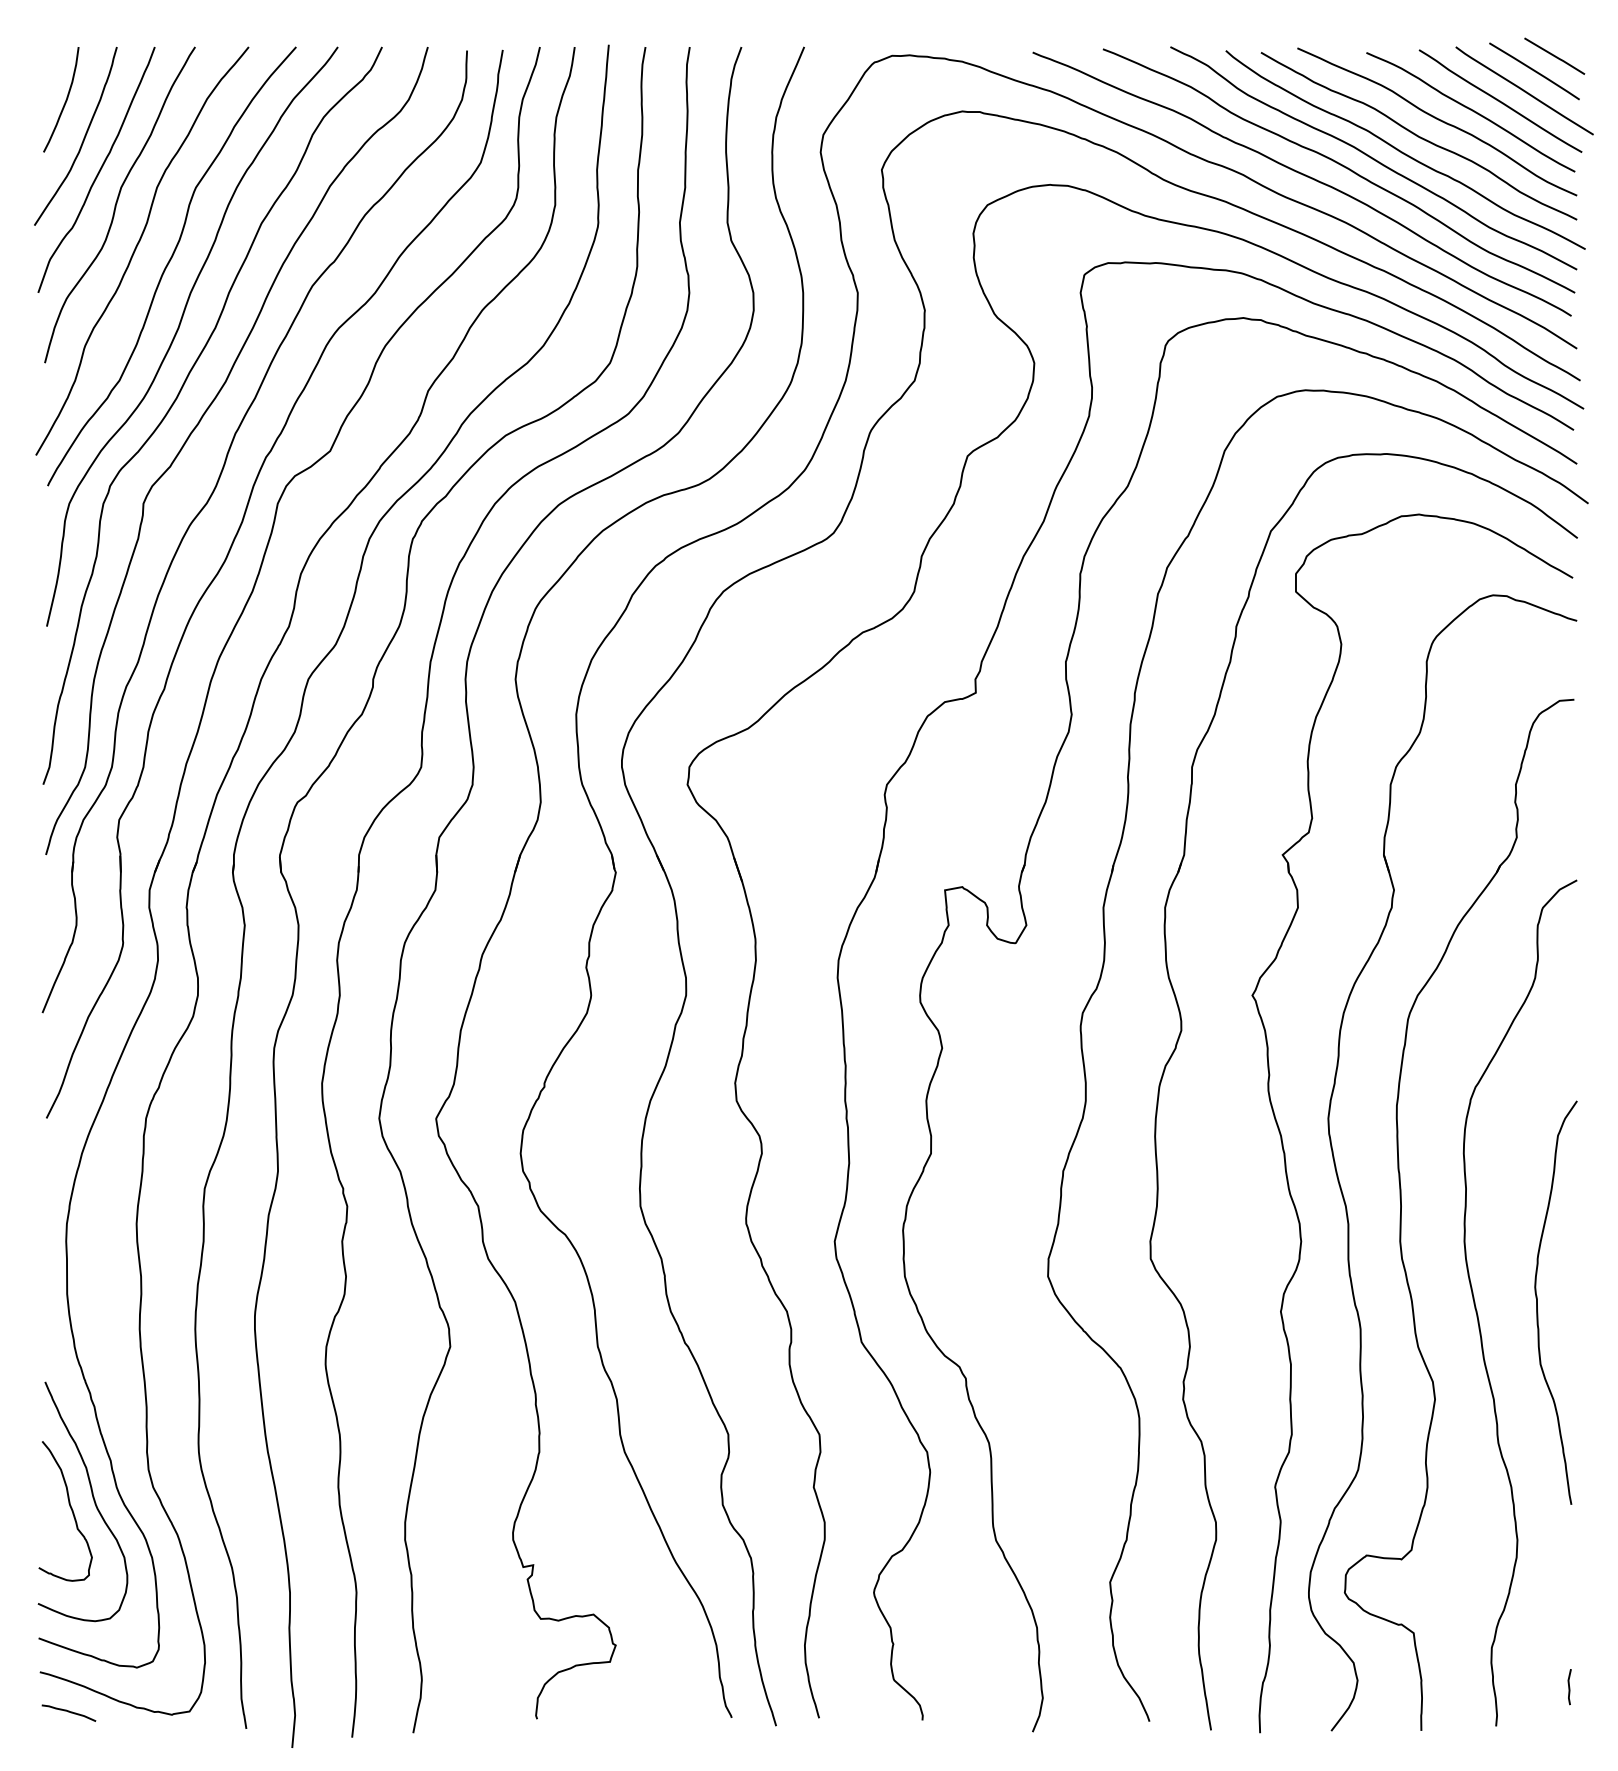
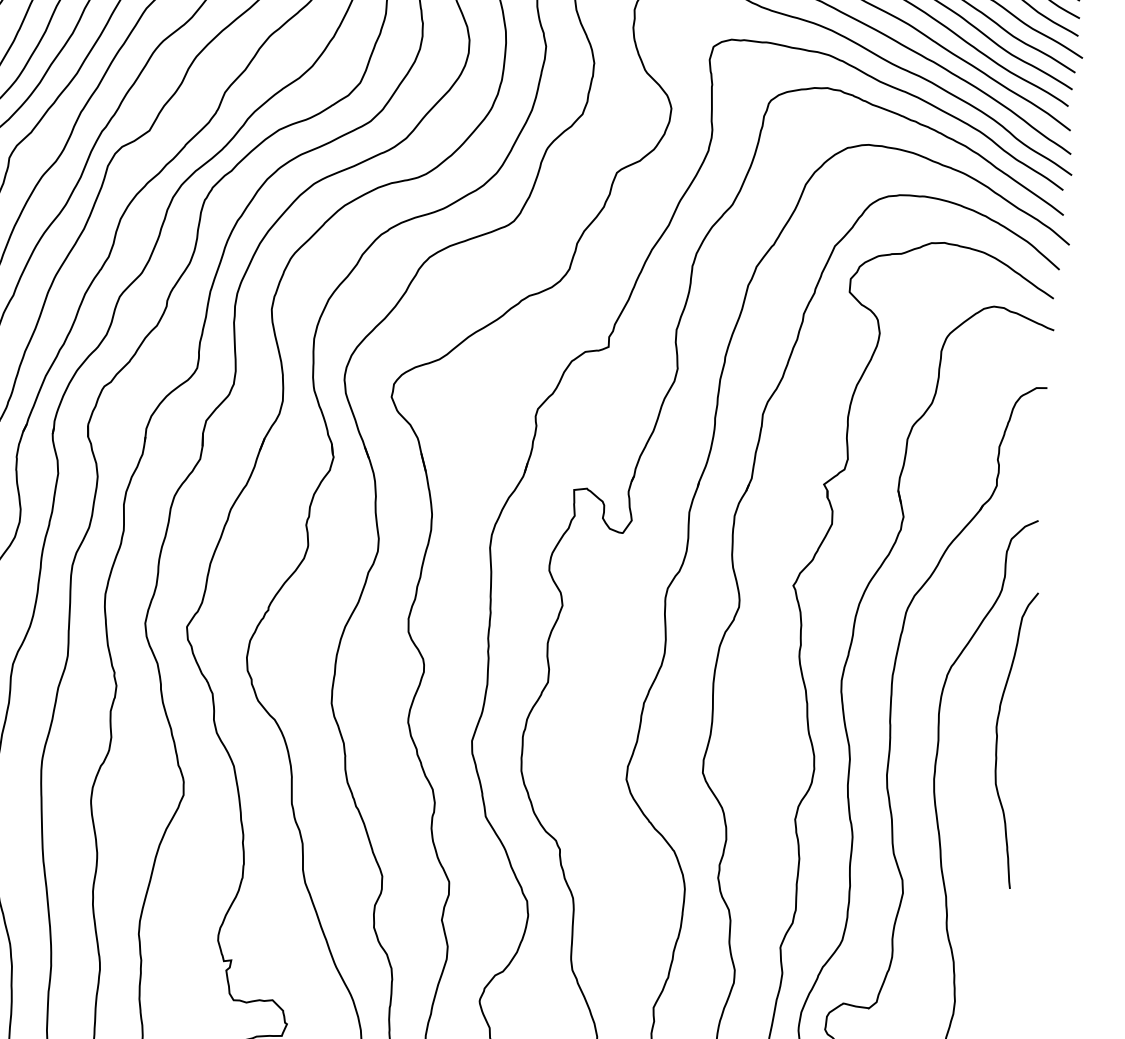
curve: (1537, 1302) -> (997, 738), moved

